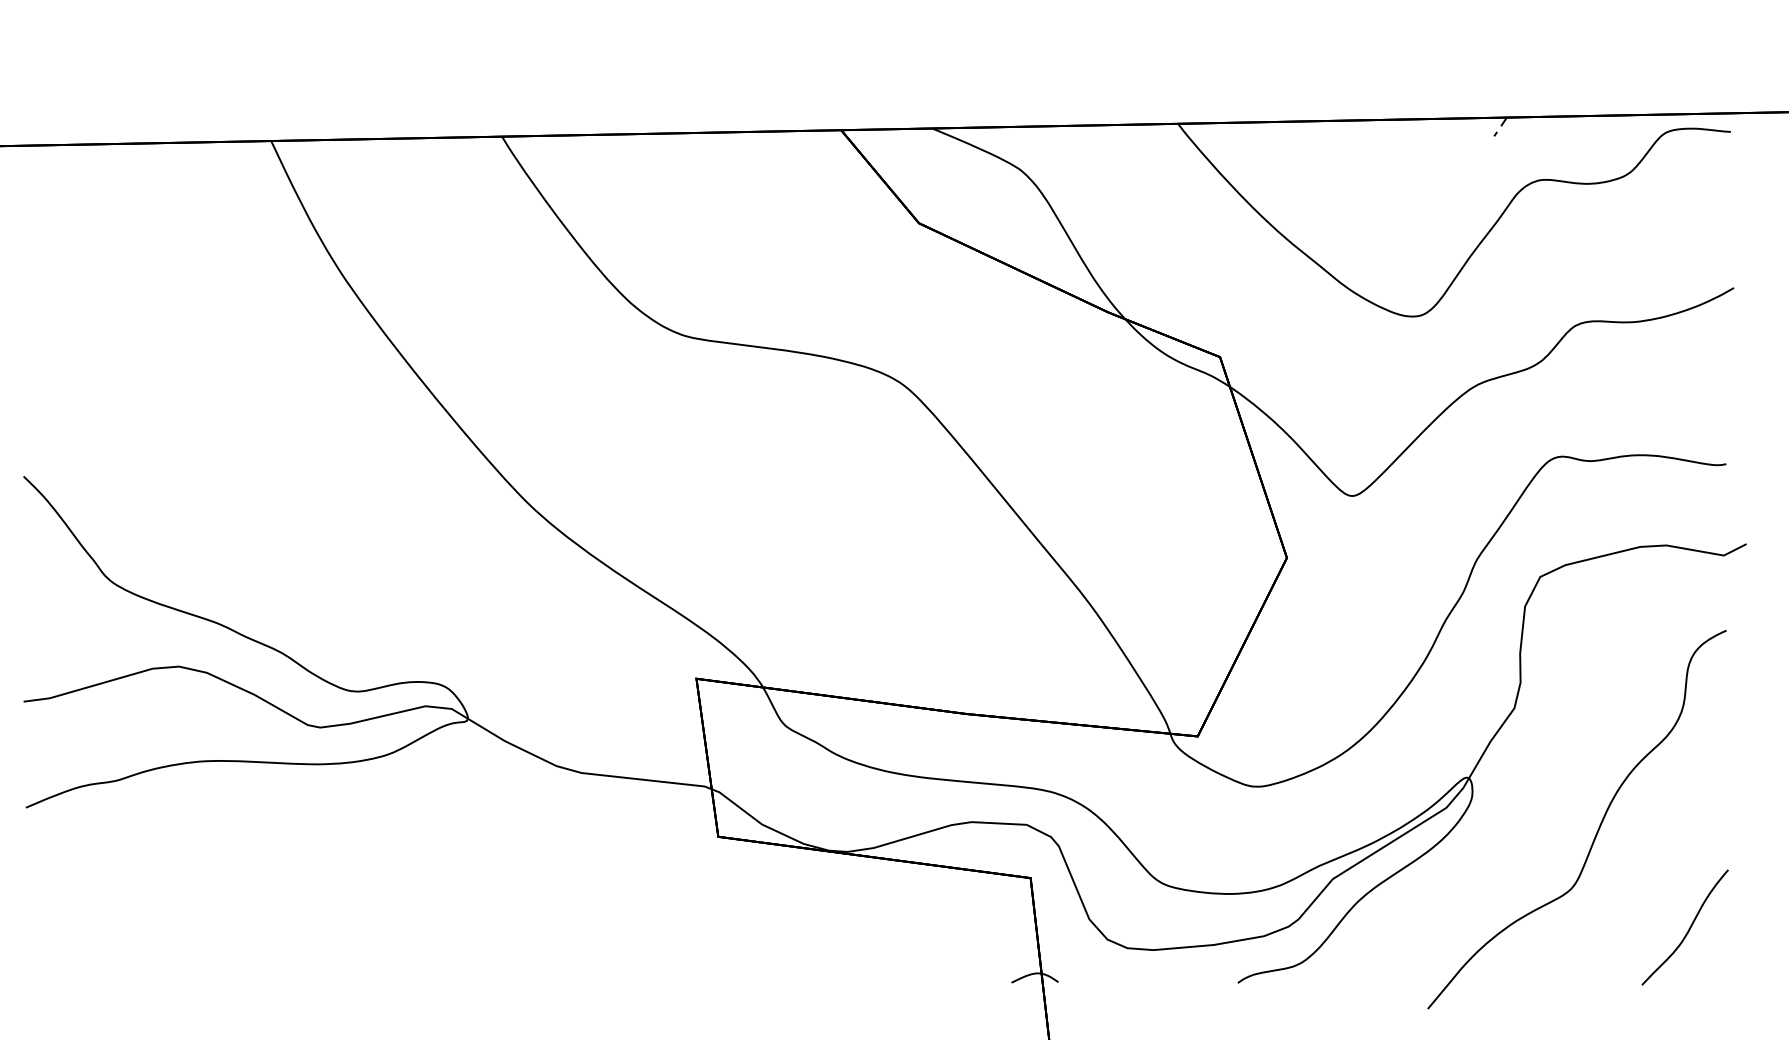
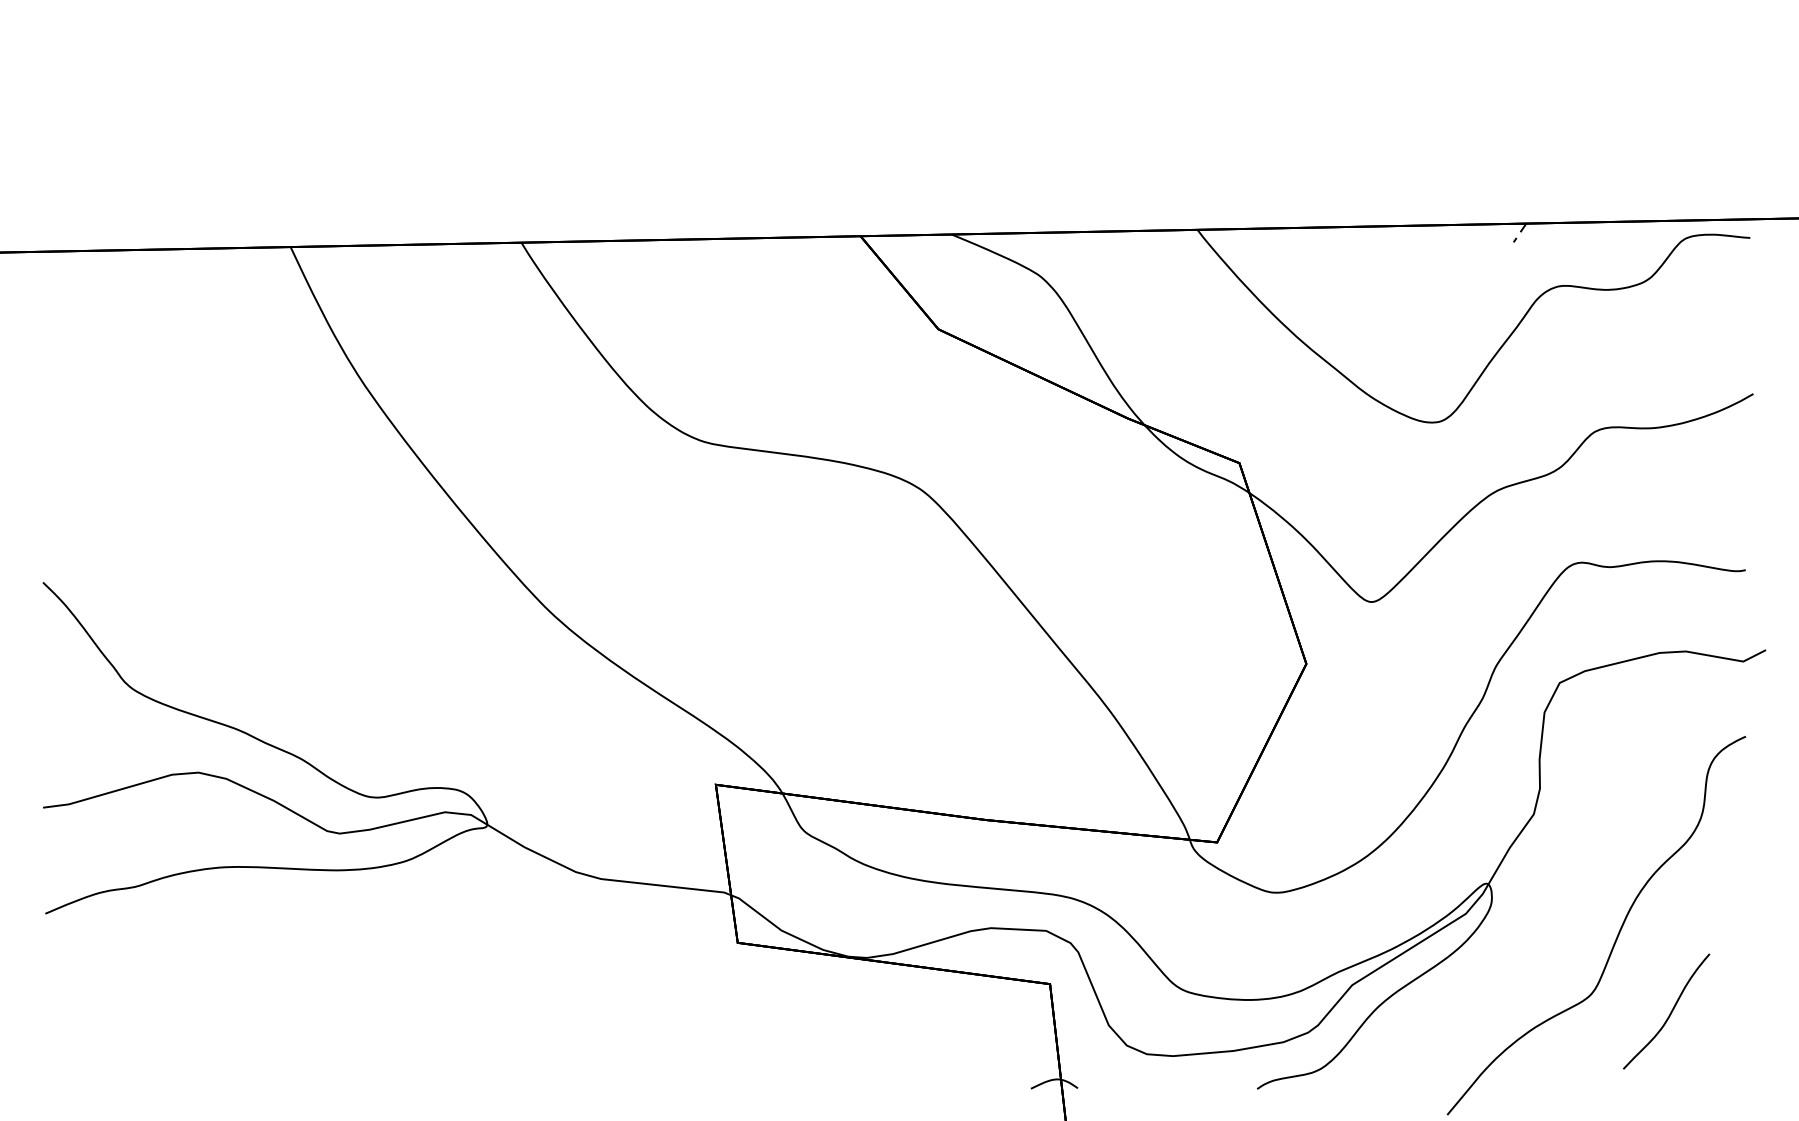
curve: (1688, 929) -> (1669, 1013), moved

